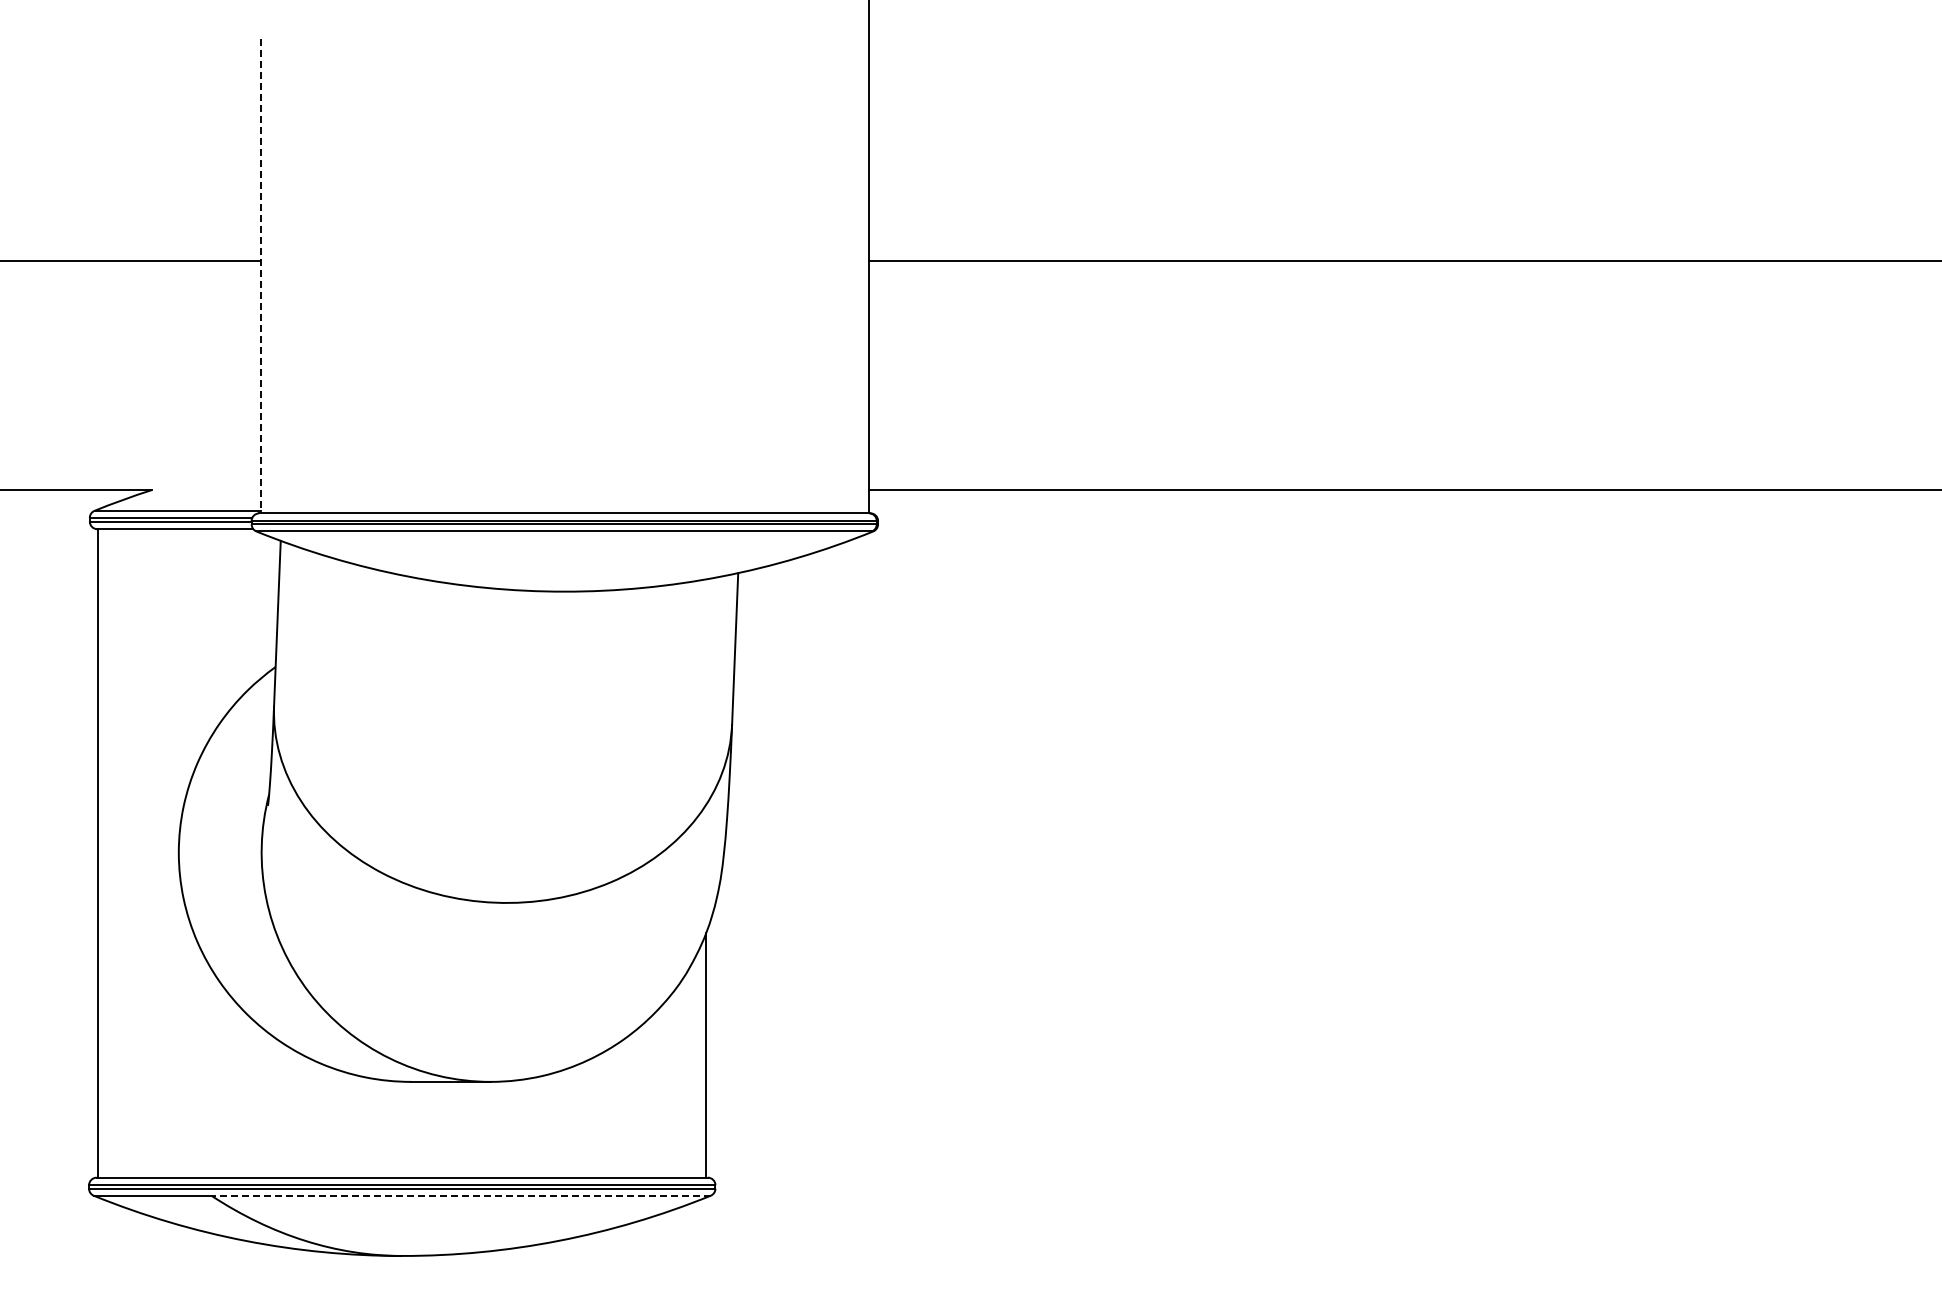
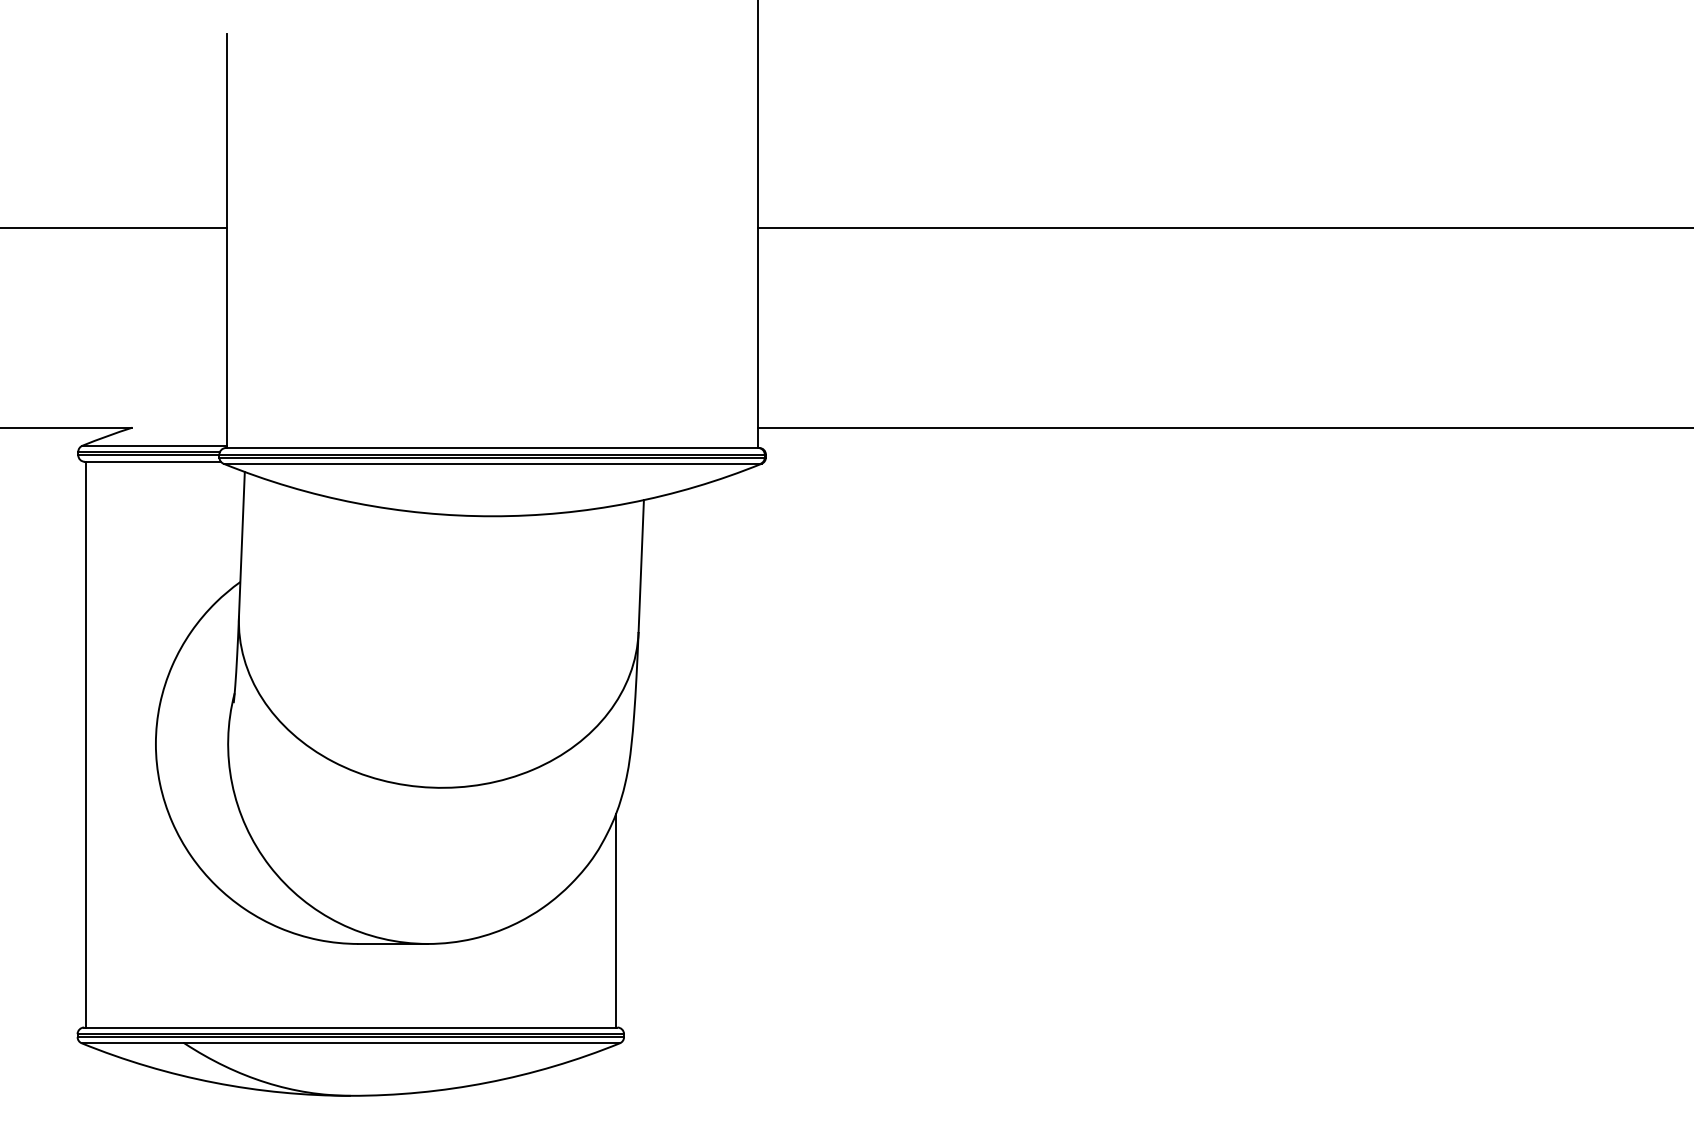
line: (260, 276) -> (227, 241), dashed -> solid
line: (461, 1195) -> (402, 1043), dashed -> solid

